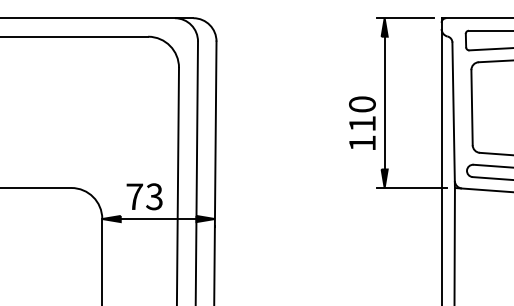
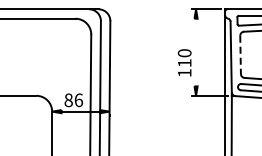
line: (385, 102) -> (196, 52), removed
line: (471, 108) -> (240, 55), solid -> dashed
text: (144, 197) -> (73, 100), 73 -> 86

